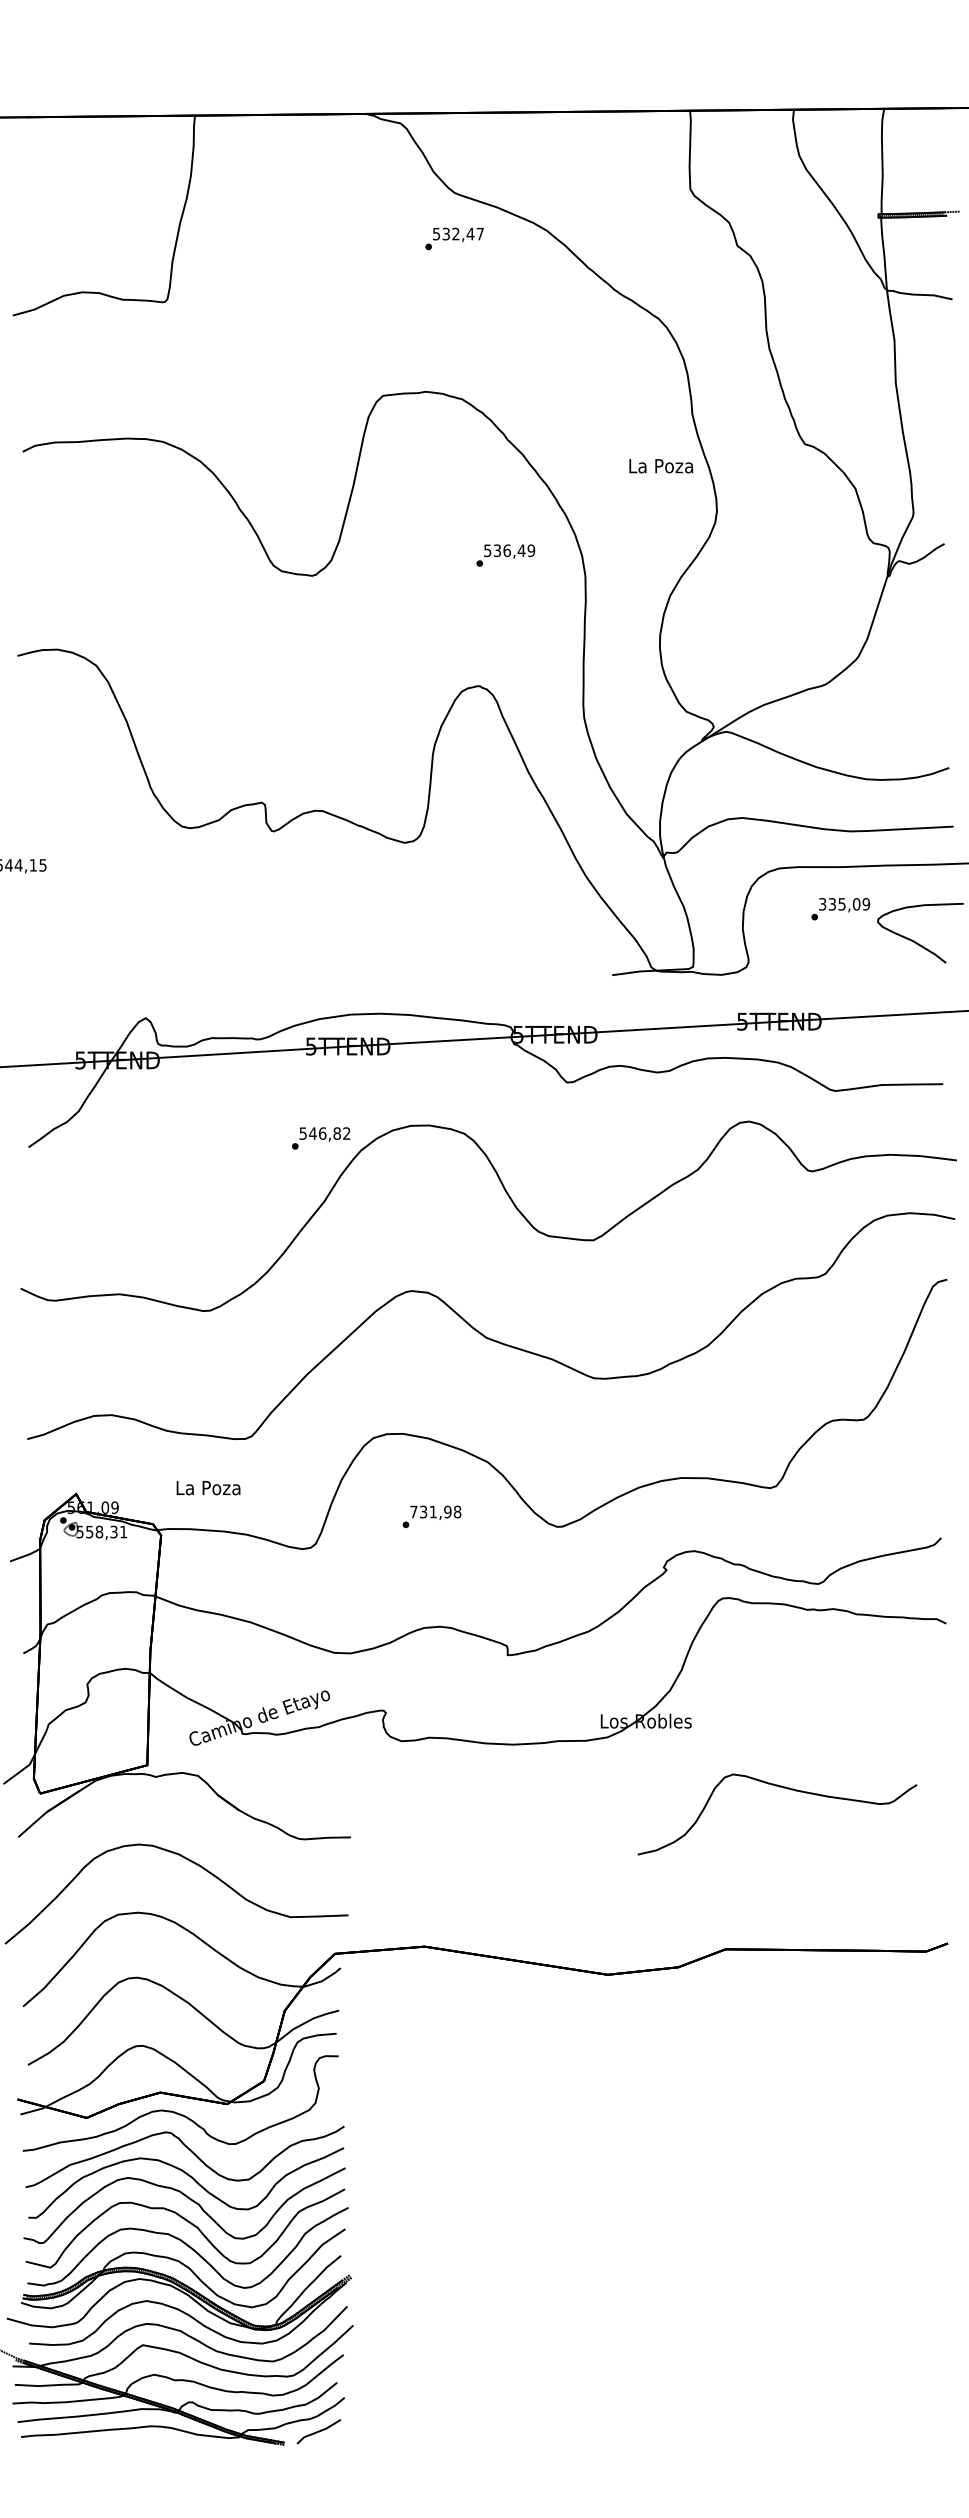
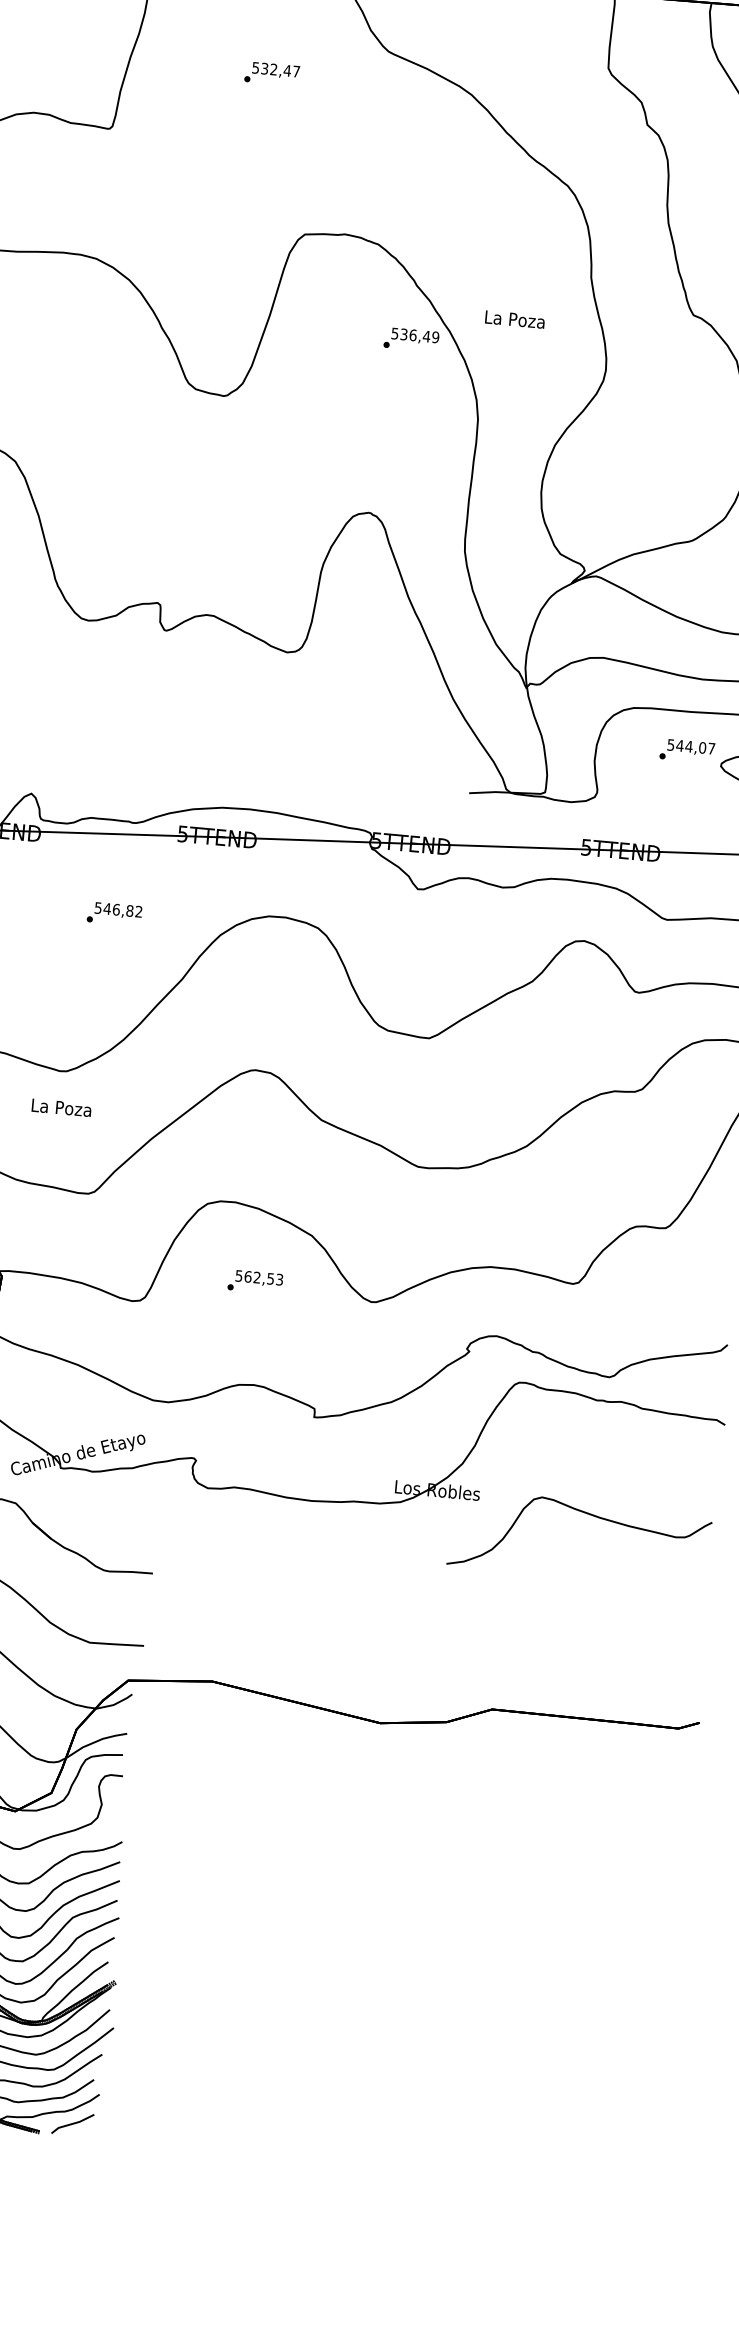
text: (454, 238) -> (272, 73), moved
text: (660, 466) -> (514, 319), moved
text: (505, 555) -> (411, 339), moved
text: (844, 904) -> (691, 747), 335,09 -> 544,07
text: (321, 1138) -> (114, 914), moved
text: (208, 1488) -> (61, 1108), moved
text: (435, 1511) -> (259, 1277), 731,98 -> 562,53
curve: (783, 1788) -> (587, 1514), moved

